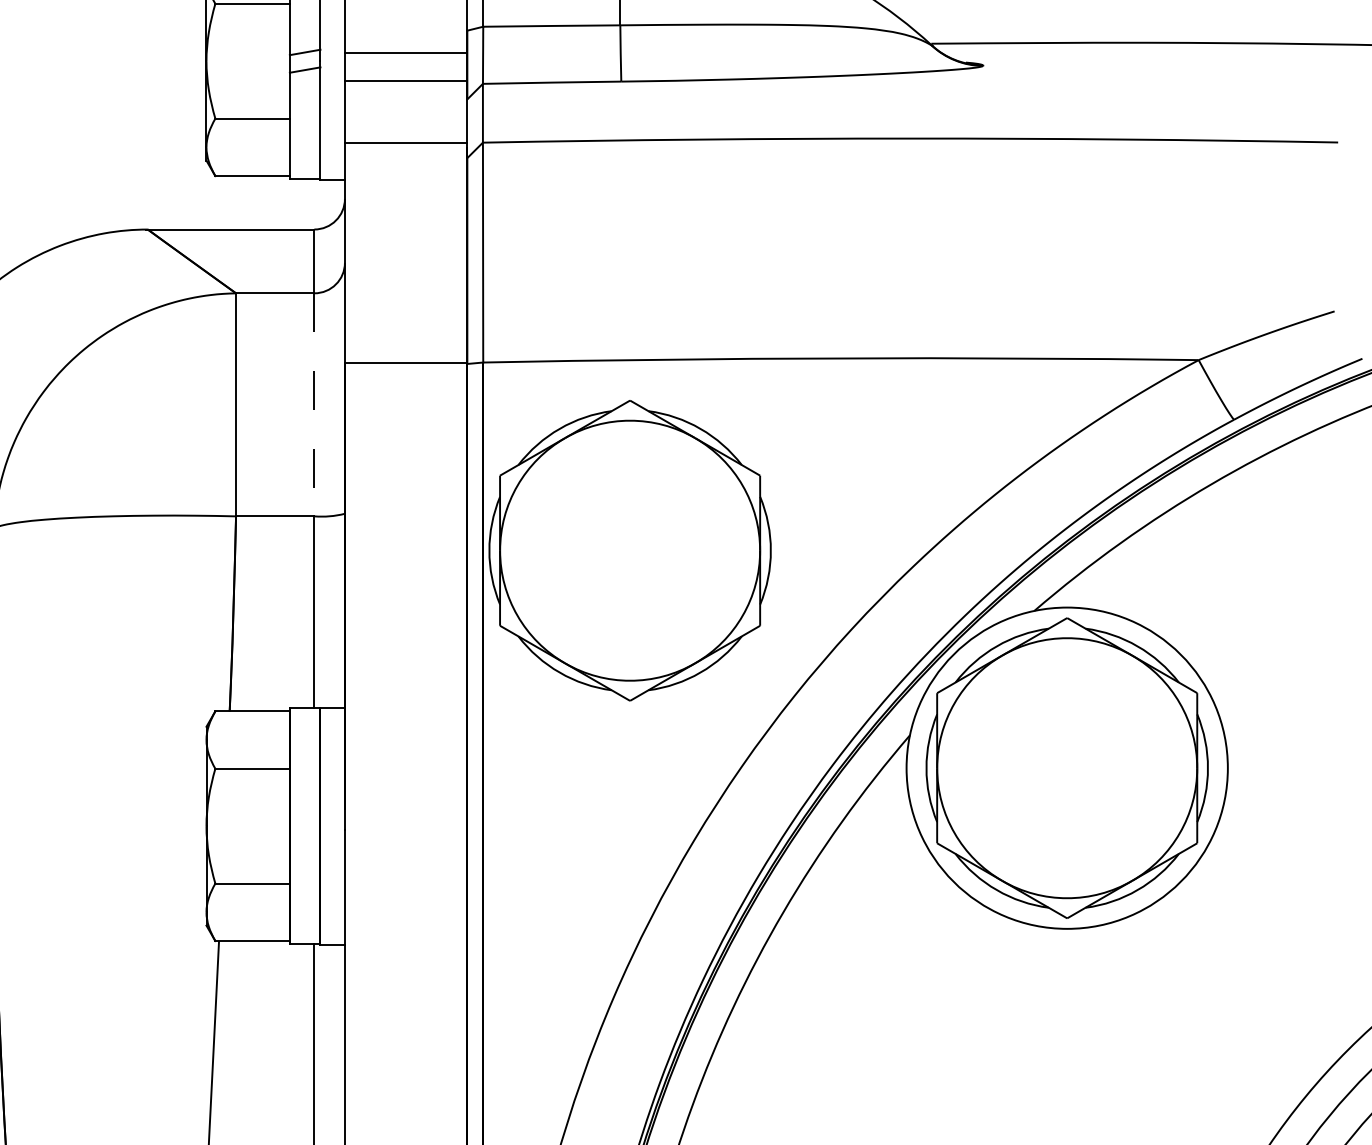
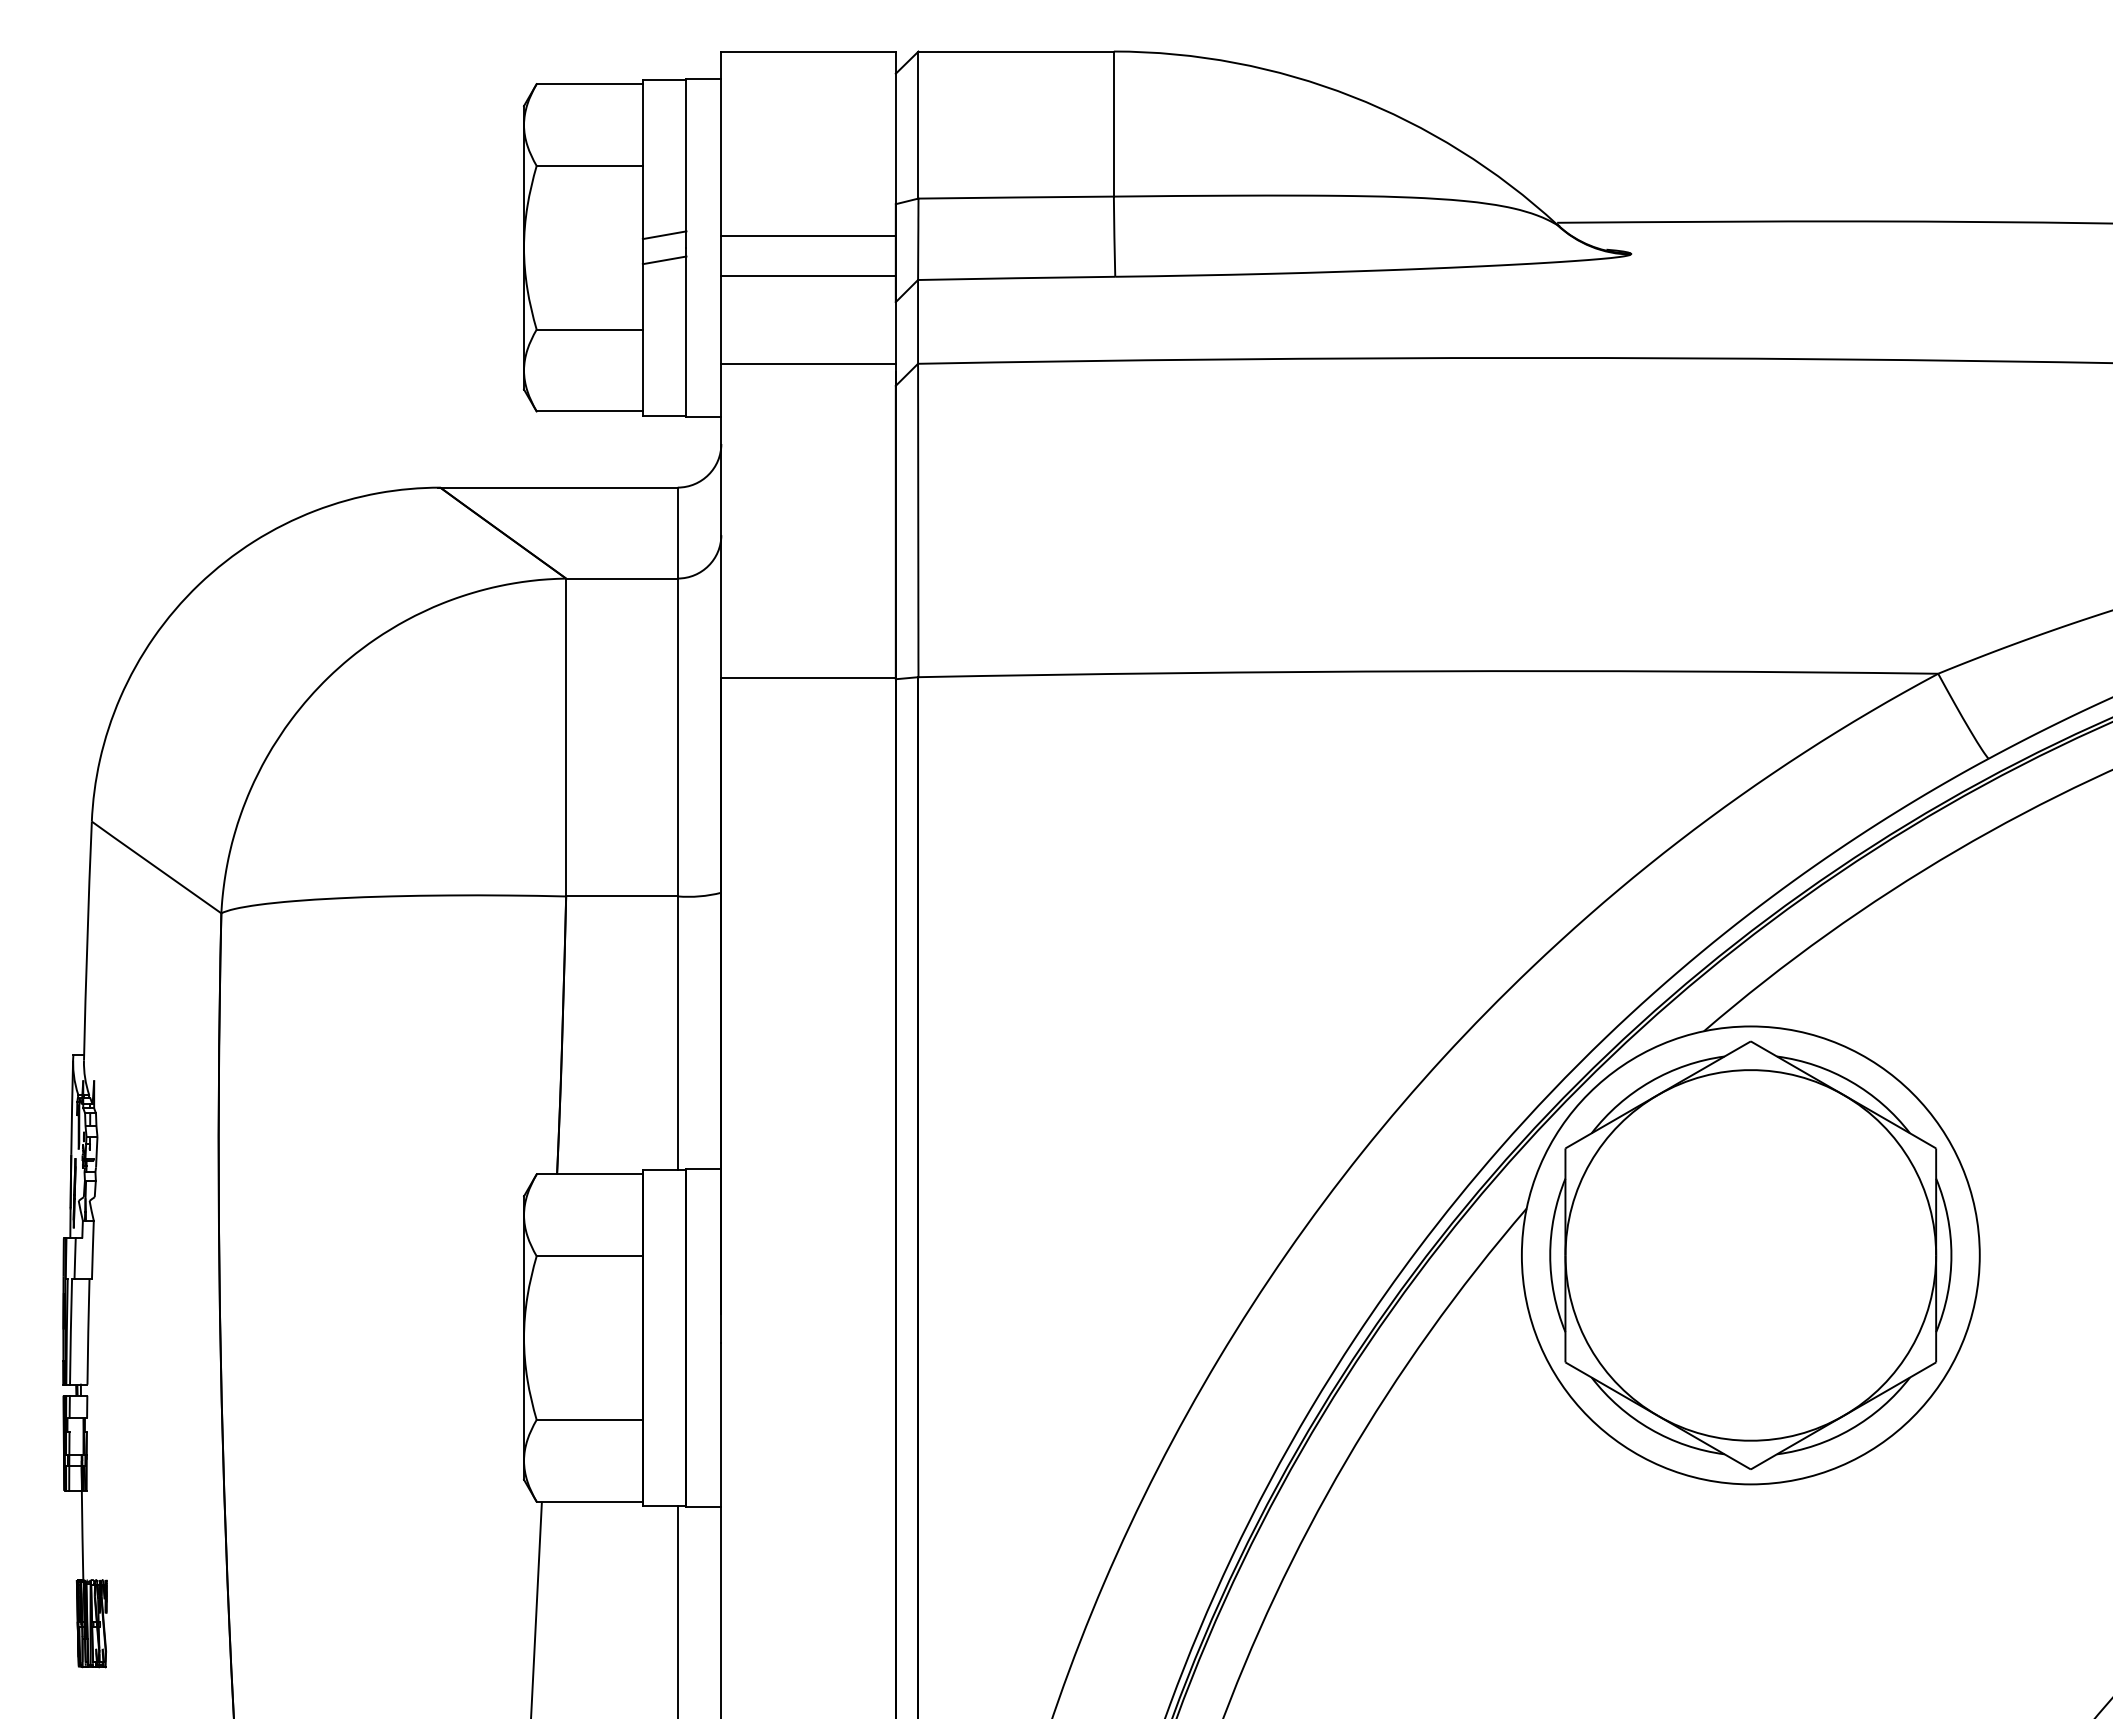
line: (314, 404) -> (677, 737), dashed -> solid
part: (629, 550) -> (1127, 944), removed

